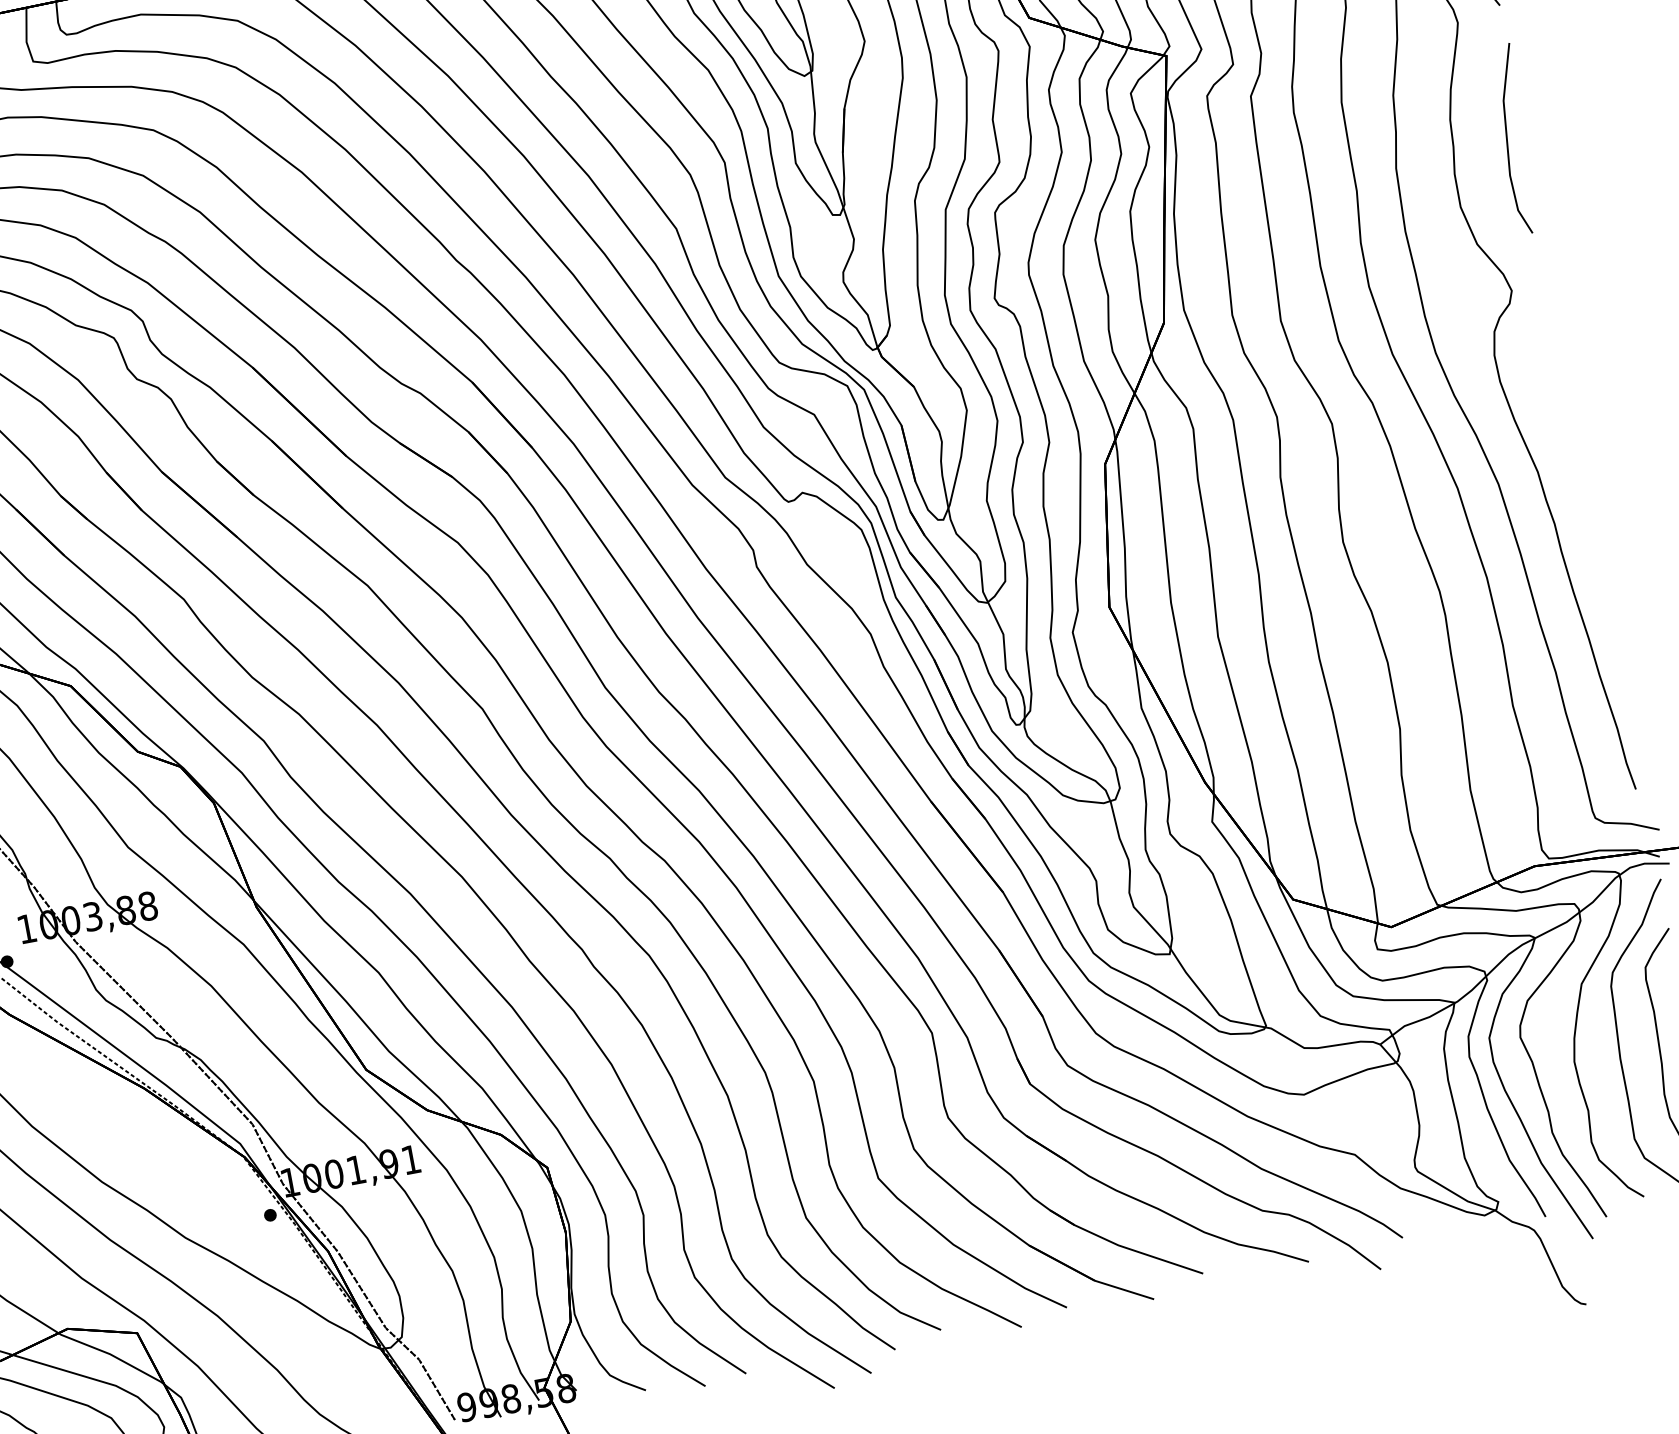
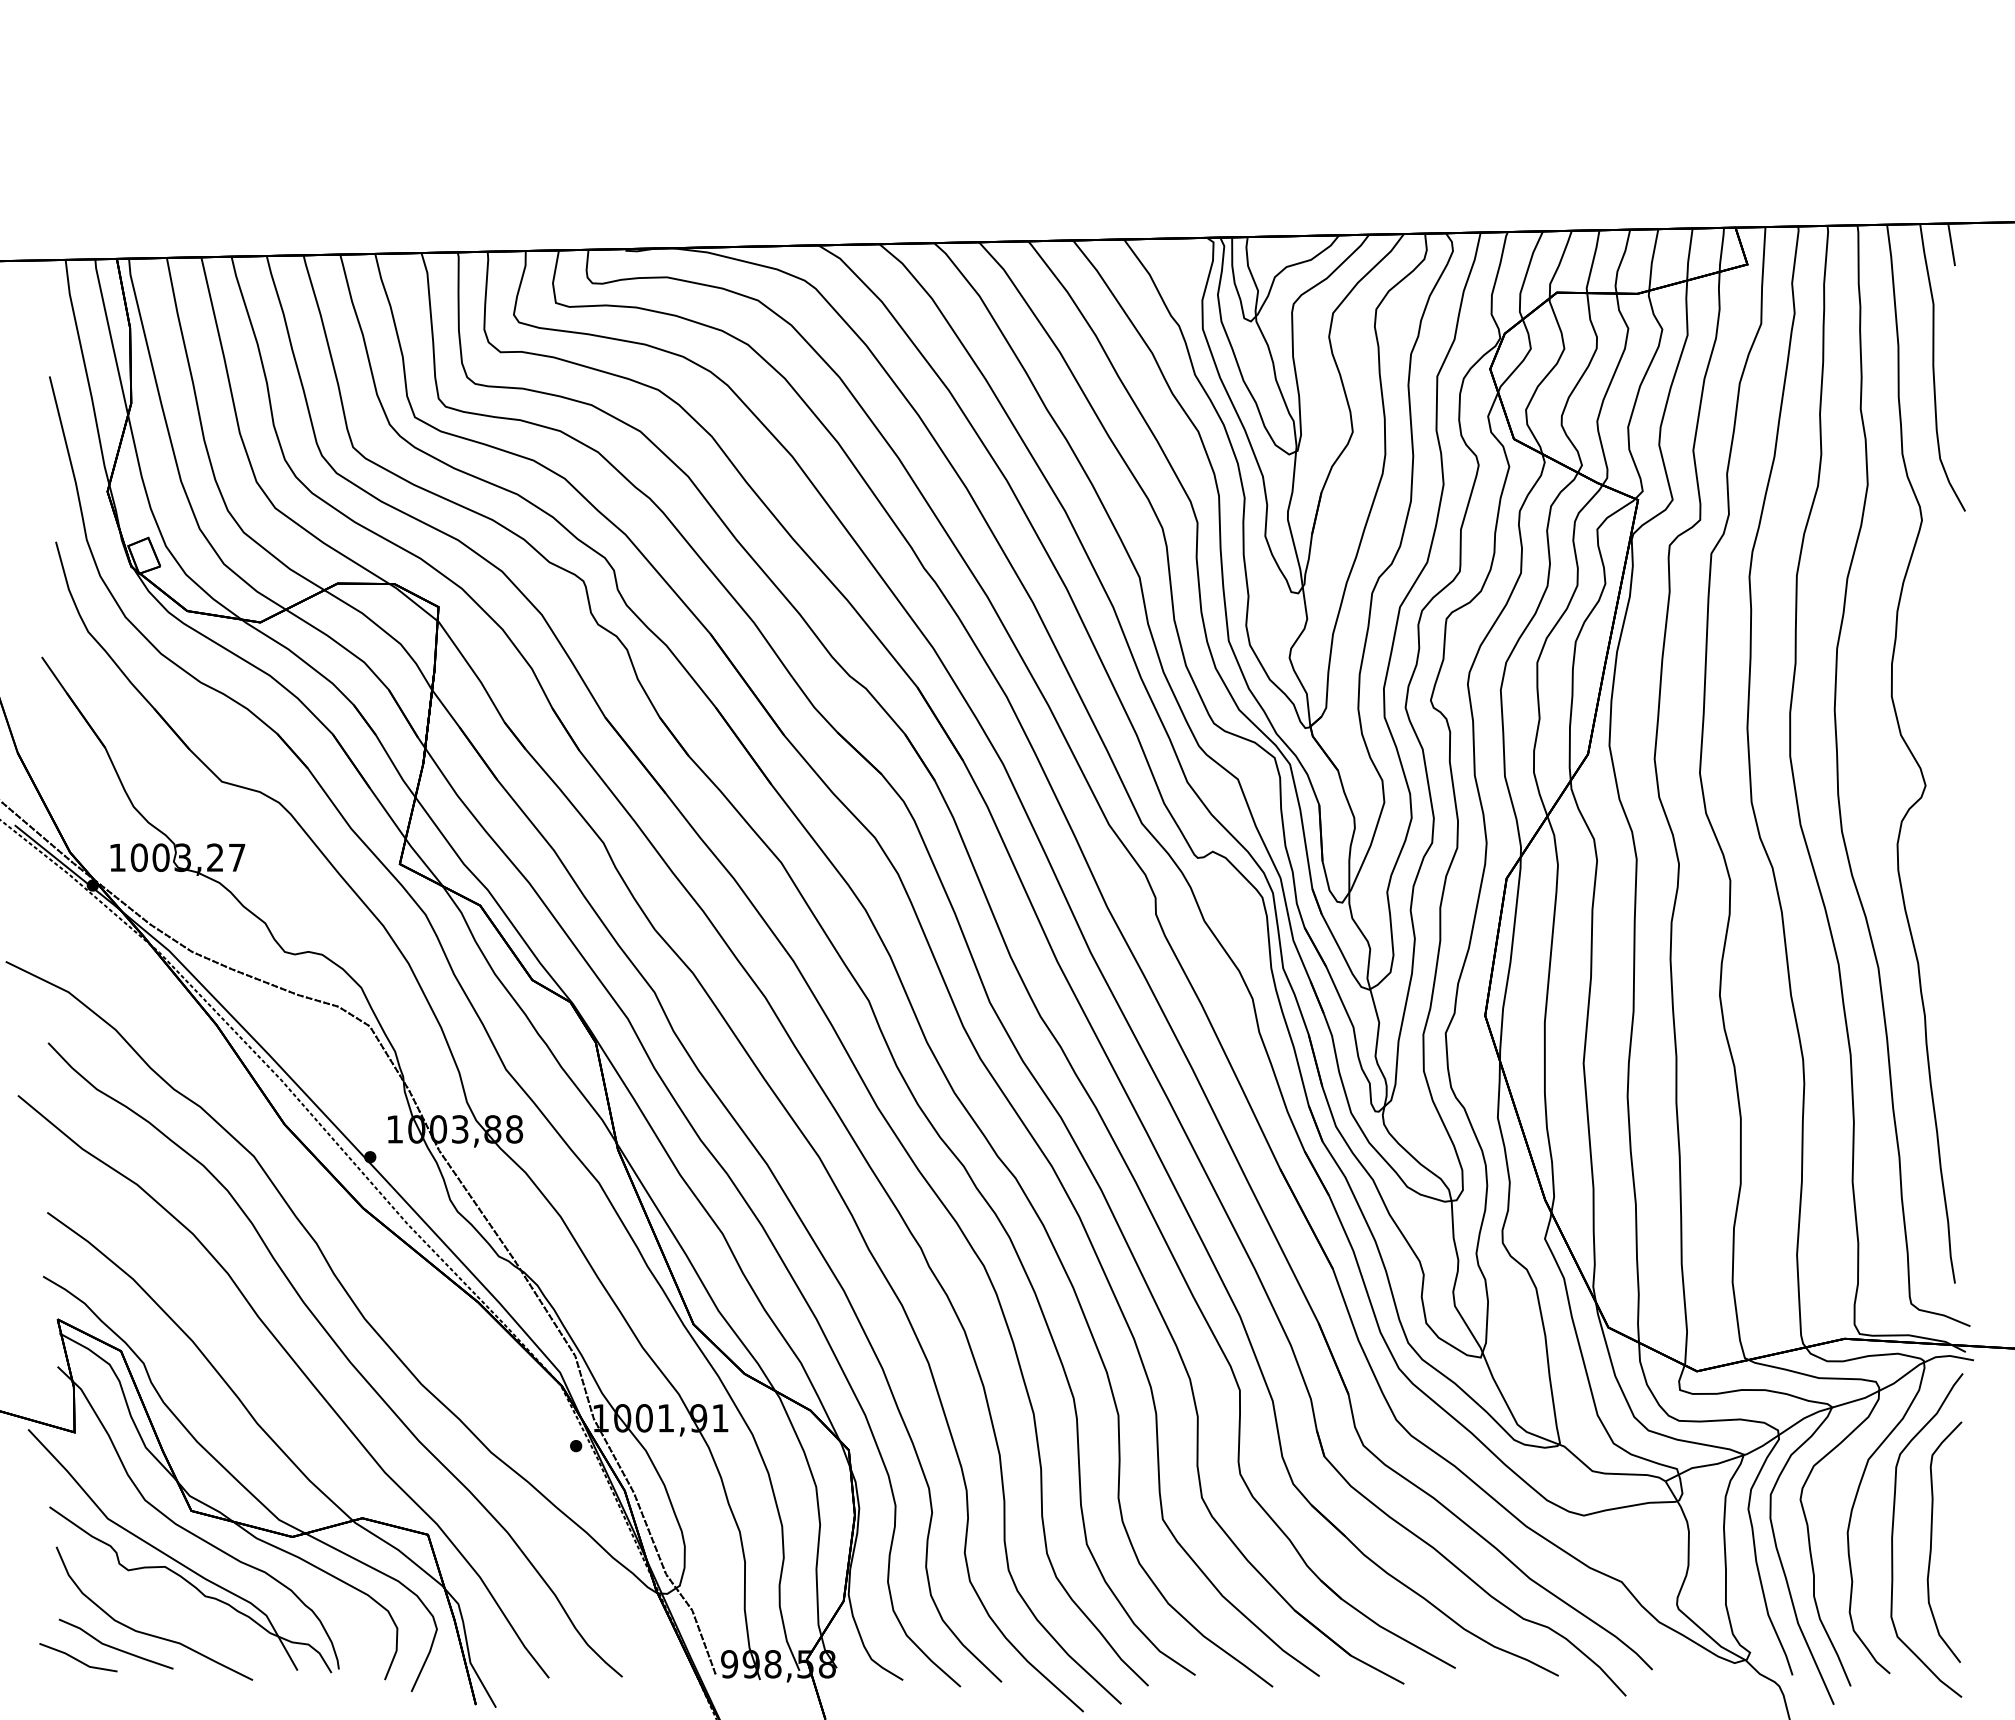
line: (1508, 137) -> (1949, 638), removed

